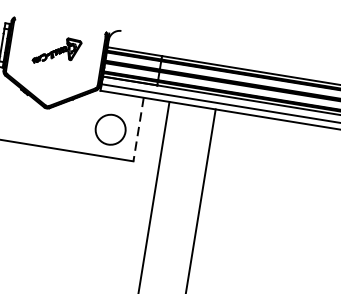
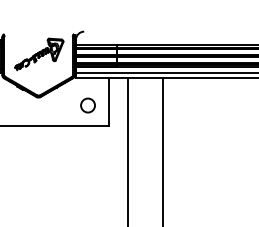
part: (57, 51) -> (39, 54), size x1.43
circle: (109, 129) -> (87, 105), size x0.62
line: (138, 130) -> (108, 102), dashed -> solid

